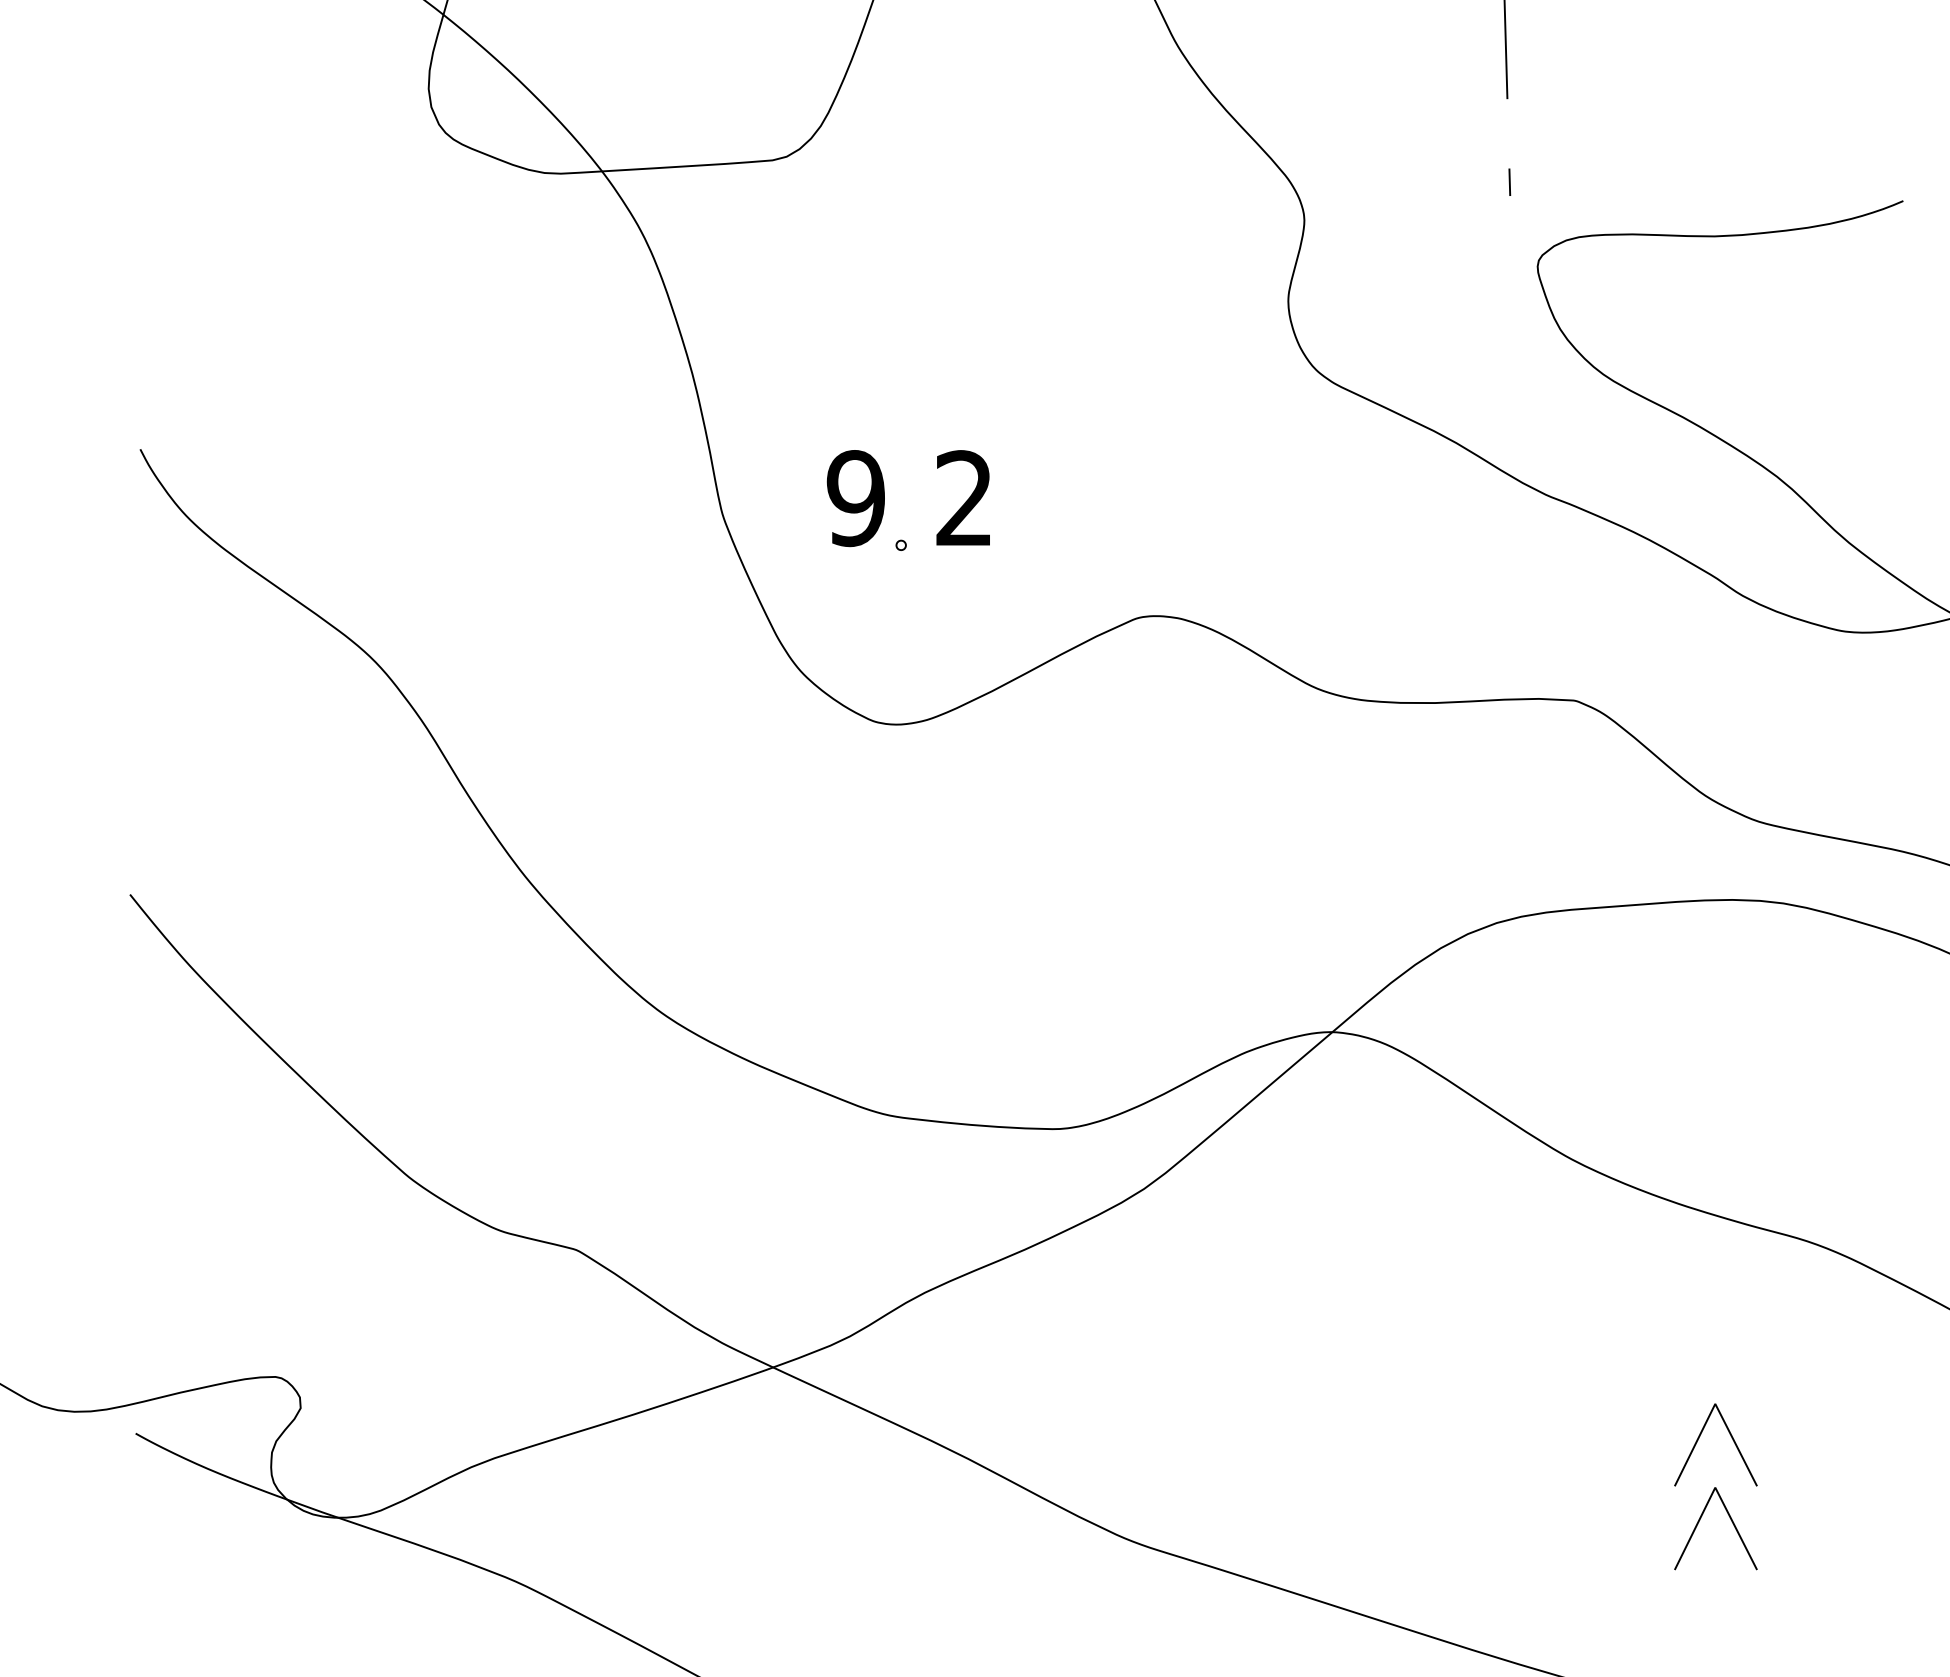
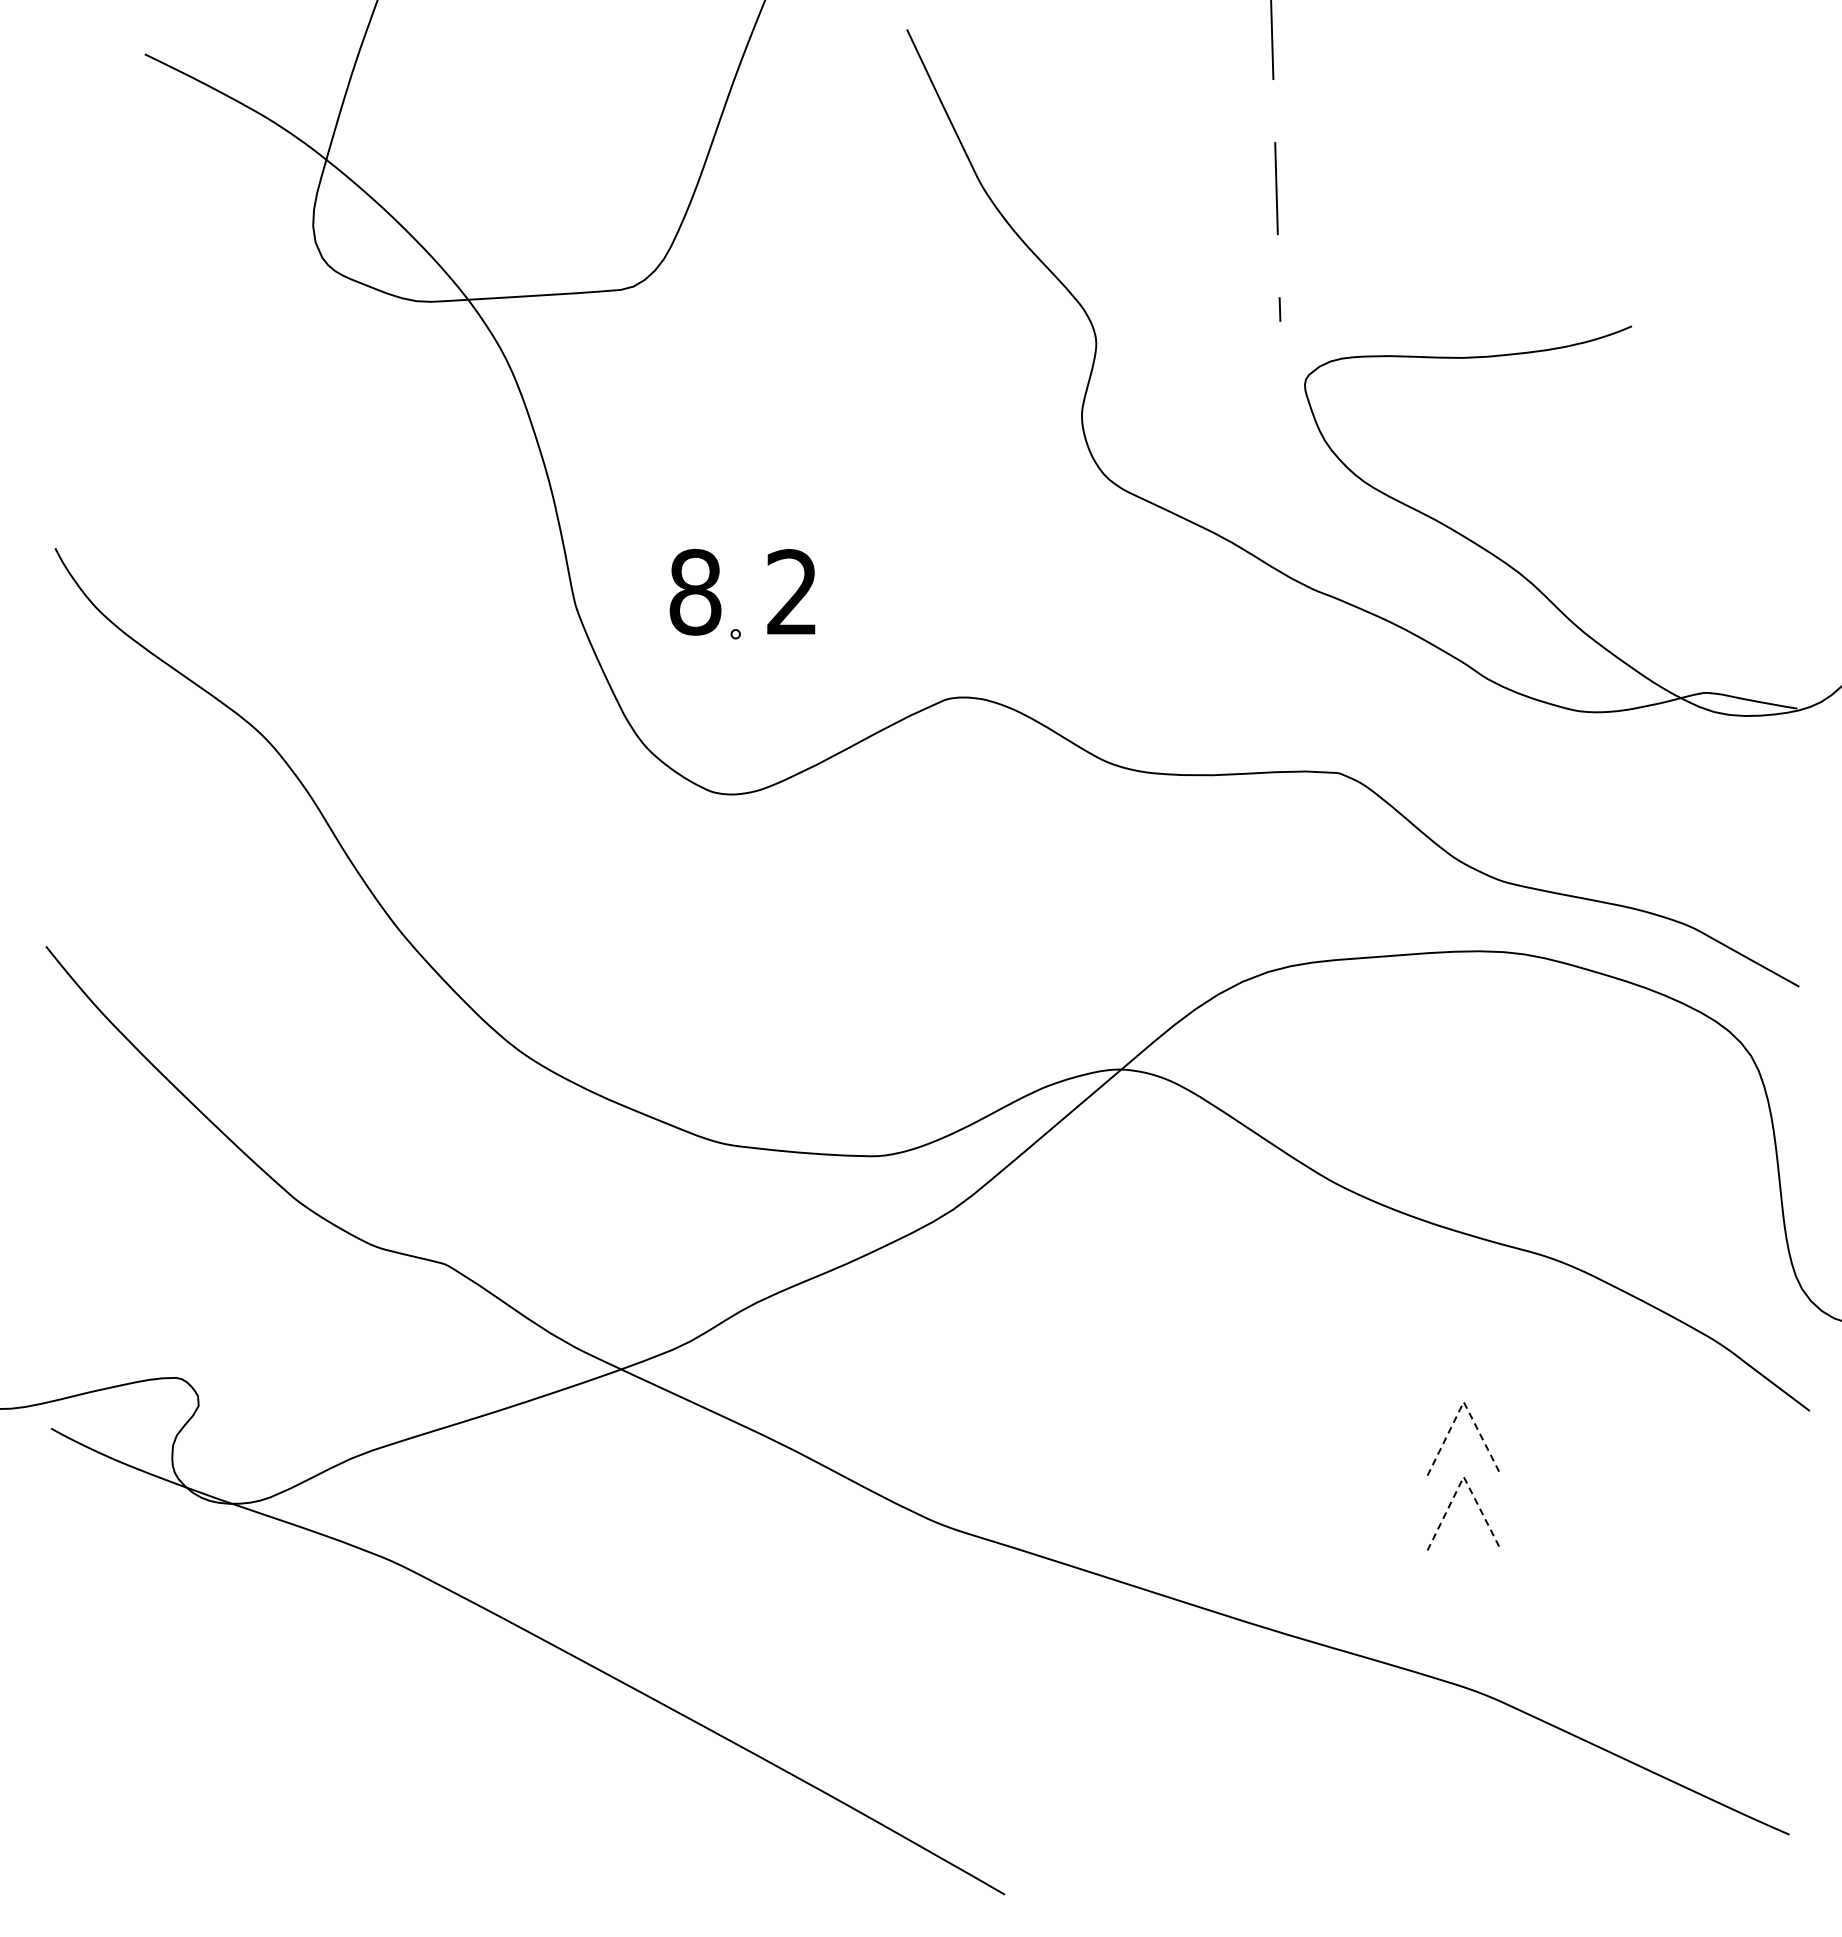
text: (856, 498) -> (695, 592), 9 -> 8
line: (1714, 1404) -> (1463, 1402), solid -> dashed
line: (1714, 1487) -> (1463, 1476), solid -> dashed

